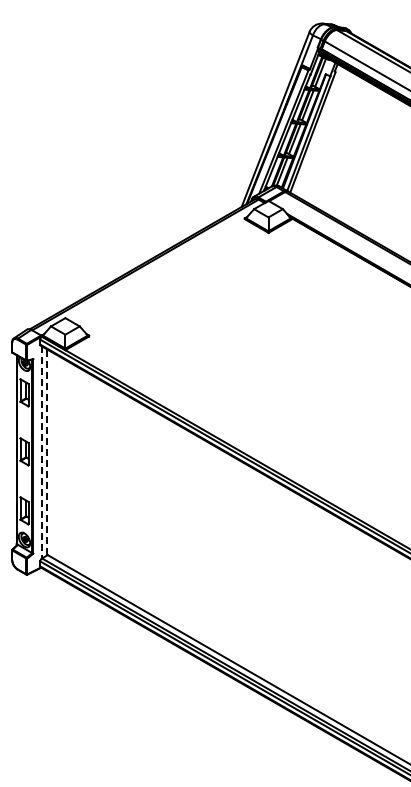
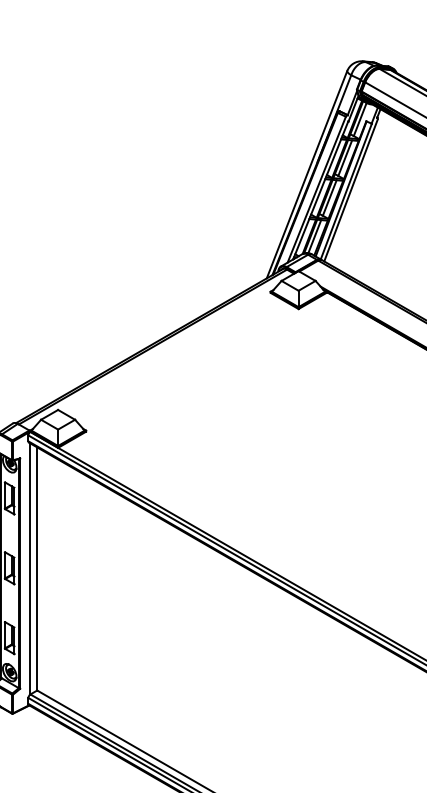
line: (41, 452) -> (29, 569), dashed -> solid
line: (47, 452) -> (36, 569), dashed -> solid

